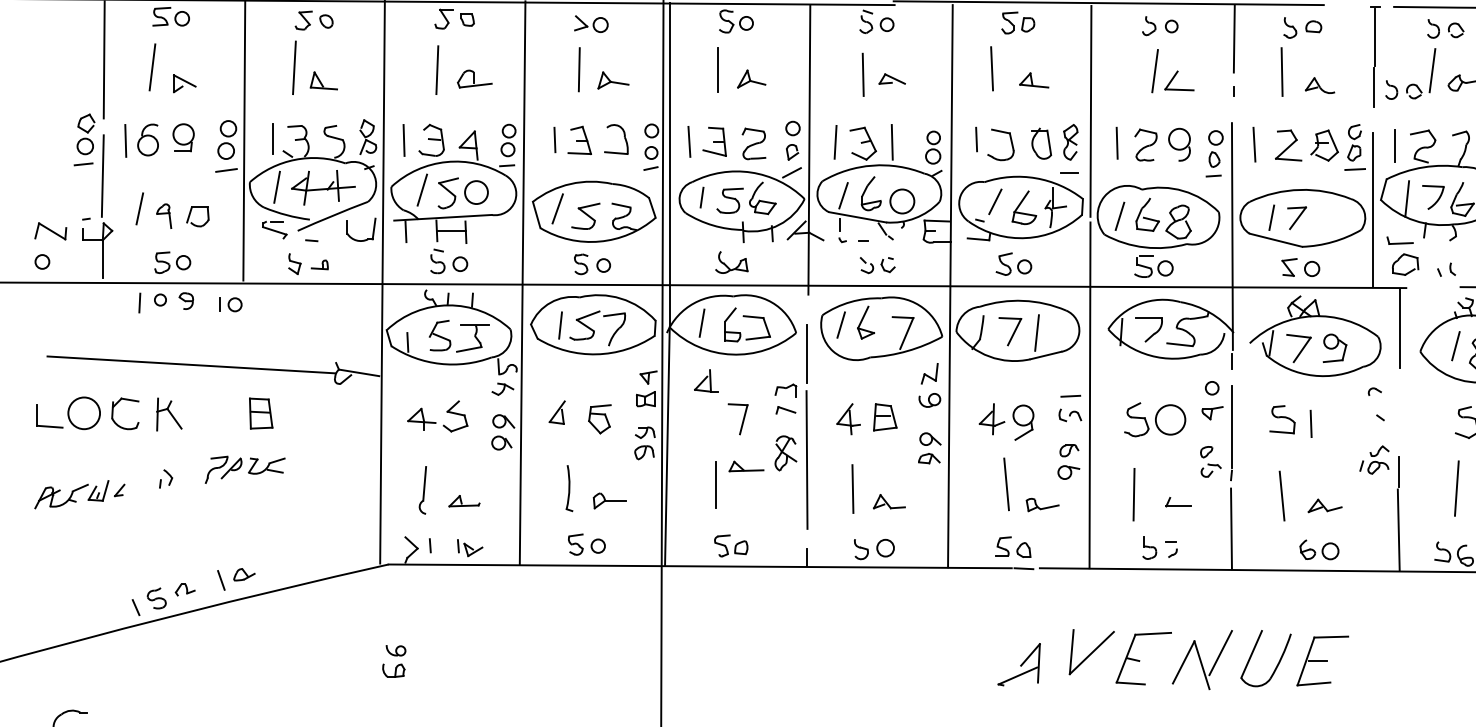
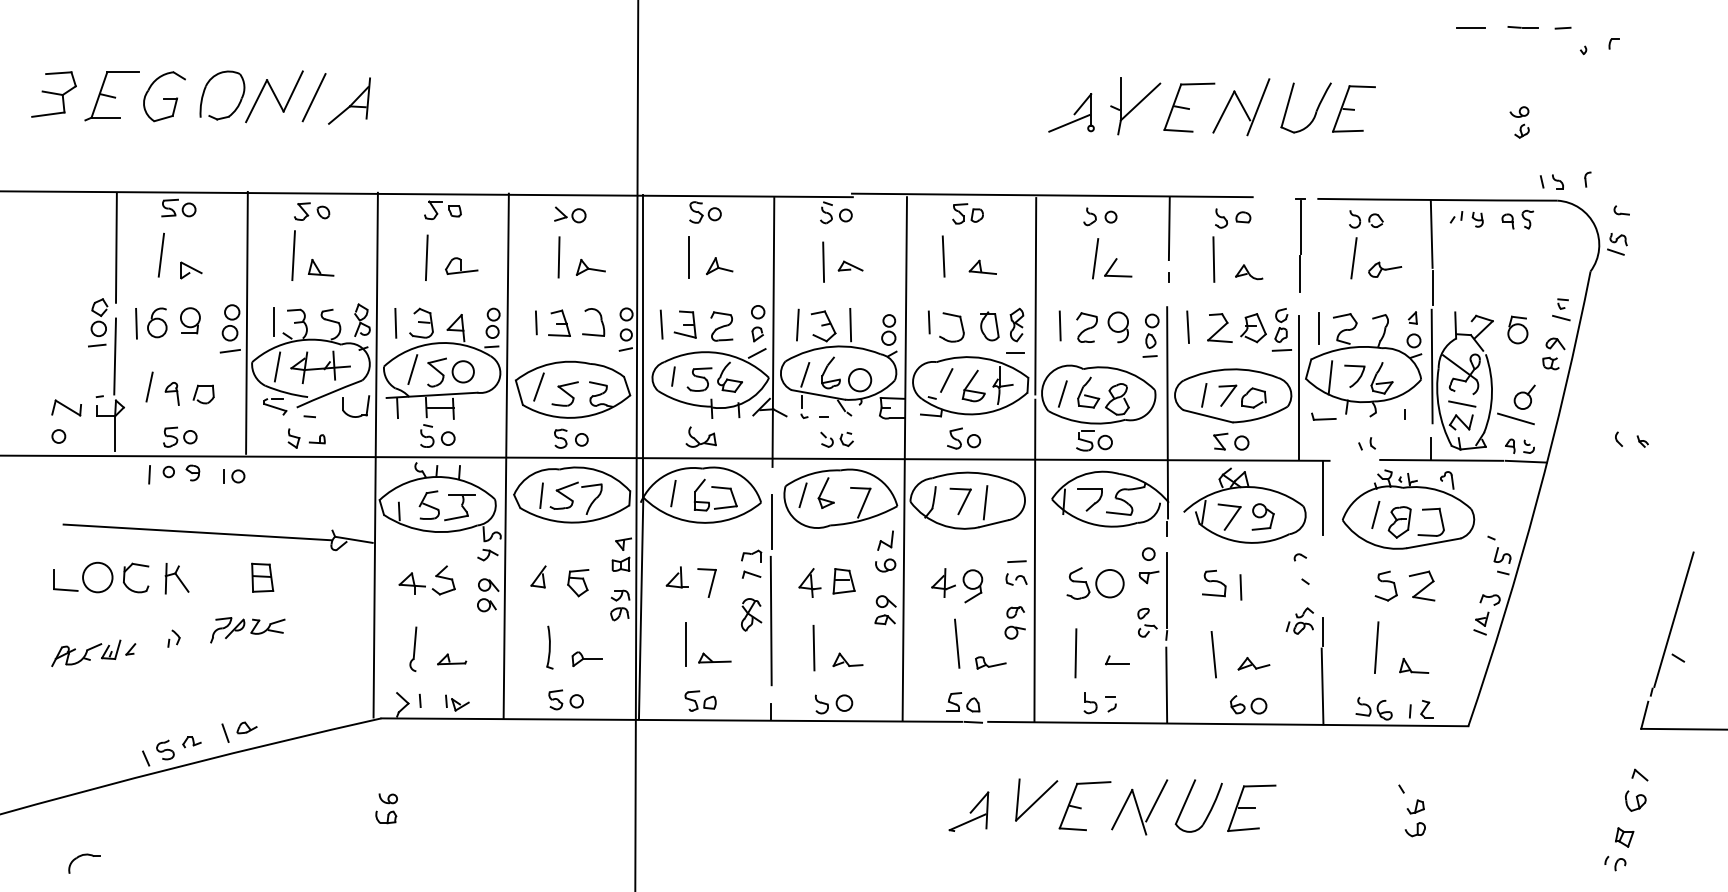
part: (1404, 90) -> (1327, 276), removed
part: (1405, 264) -> (1253, 397), moved
part: (705, 381) -> (676, 577), moved
part: (746, 465) -> (714, 657), moved

